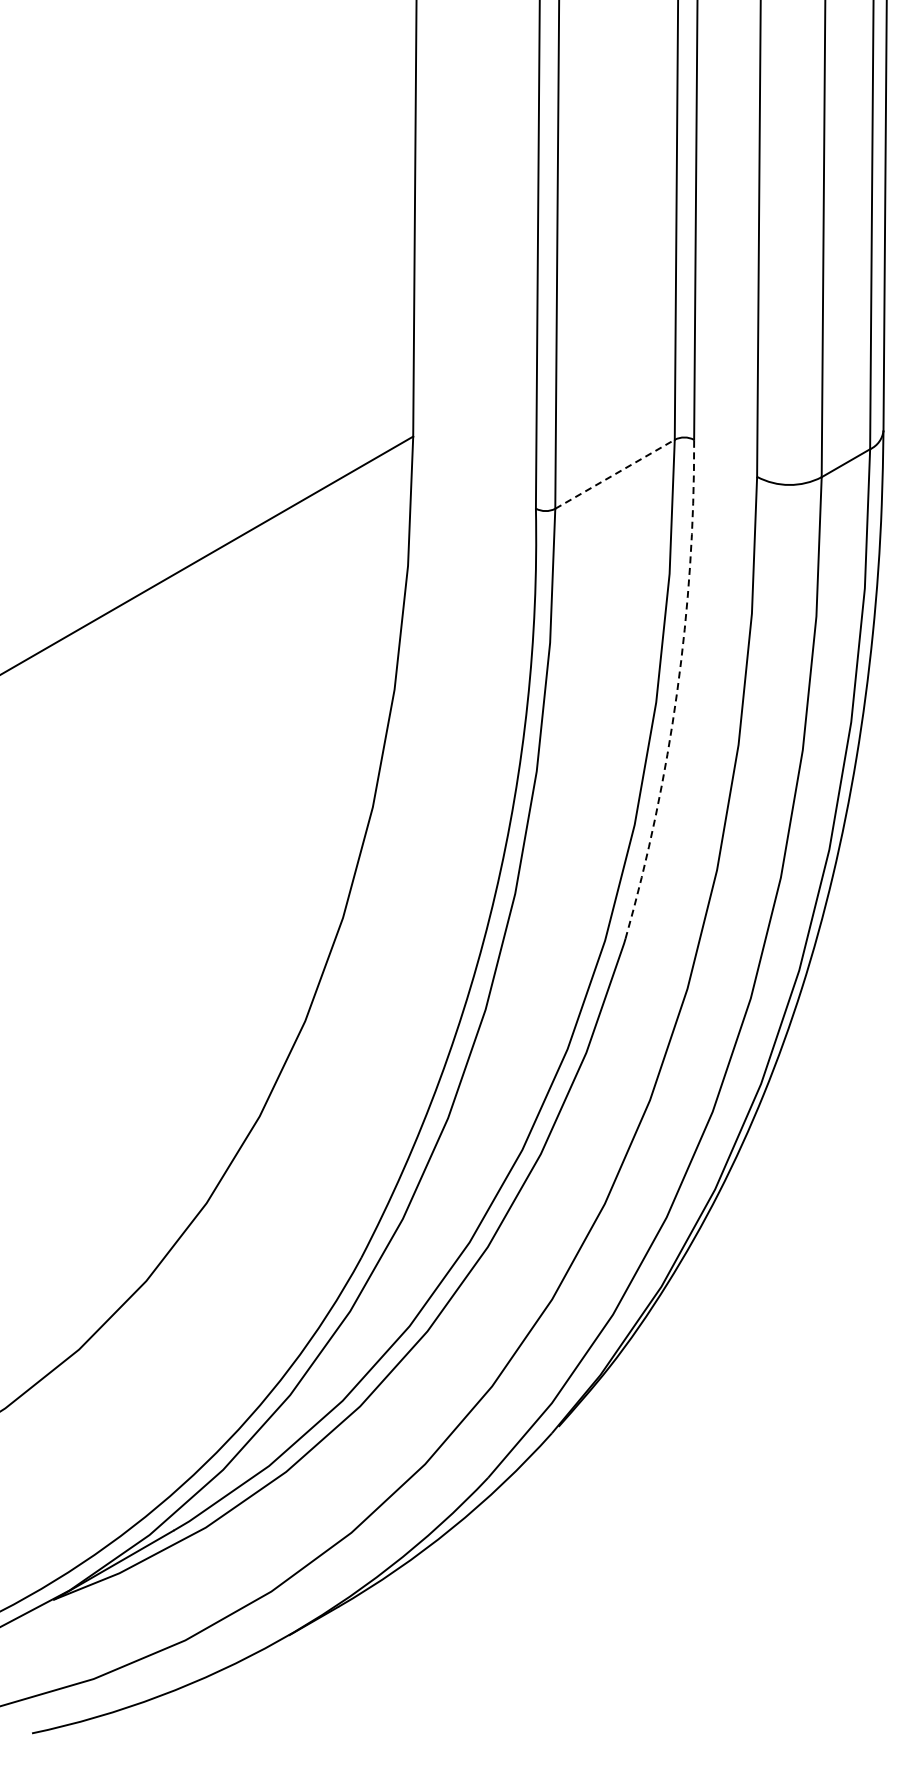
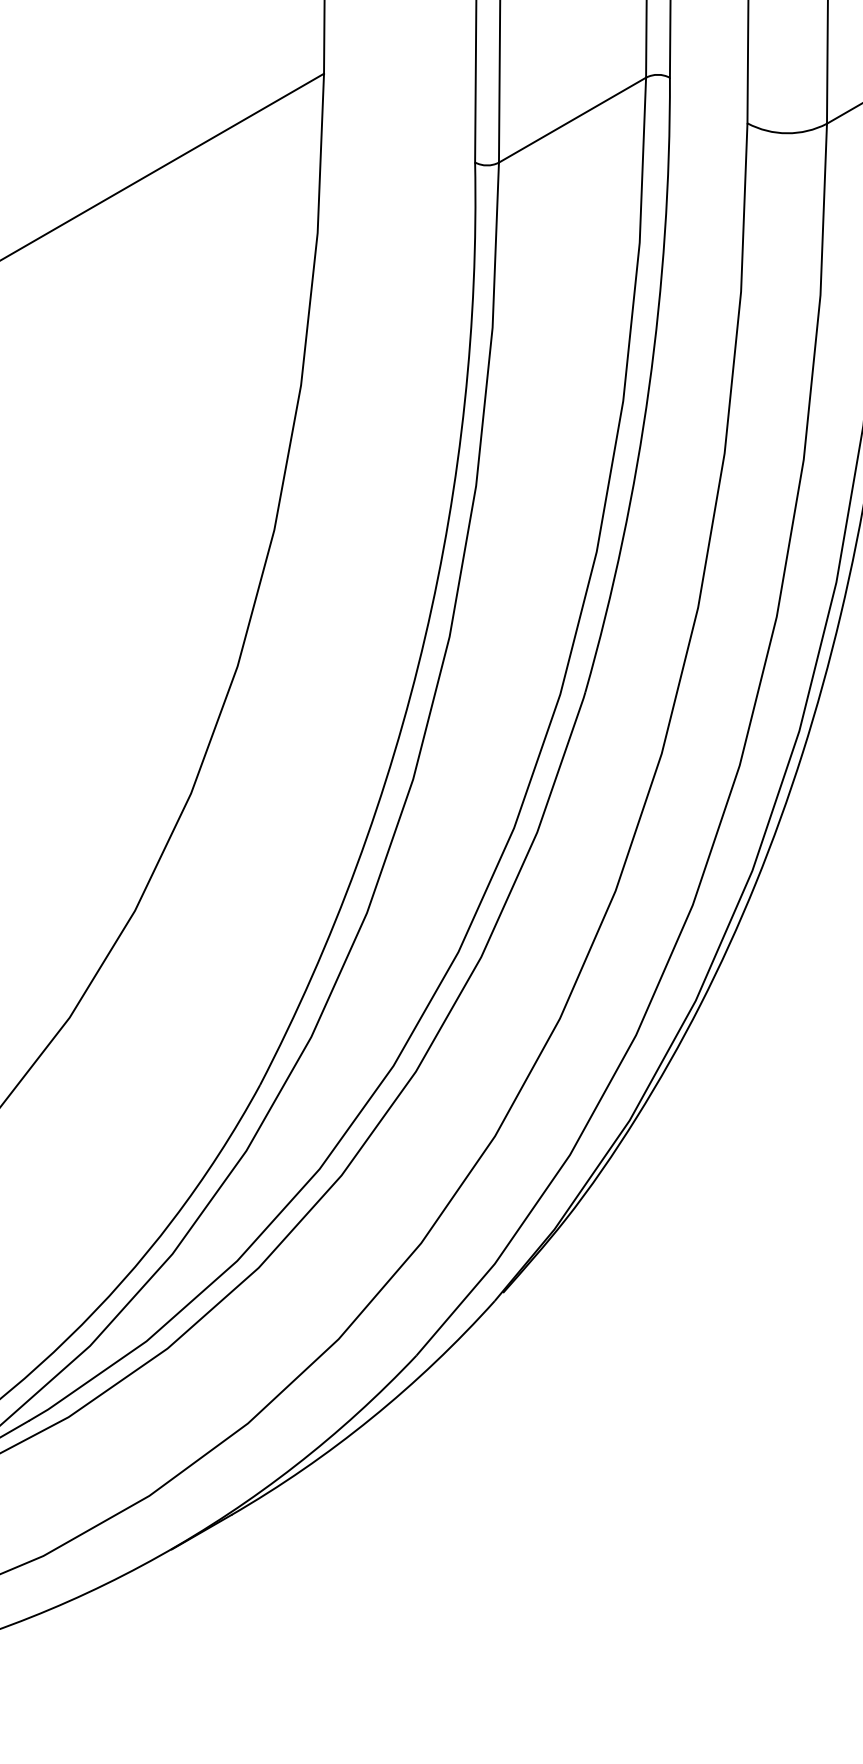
line: (615, 474) -> (573, 120), dashed -> solid
arc: (677, 691) -> (649, 387), dashed -> solid

